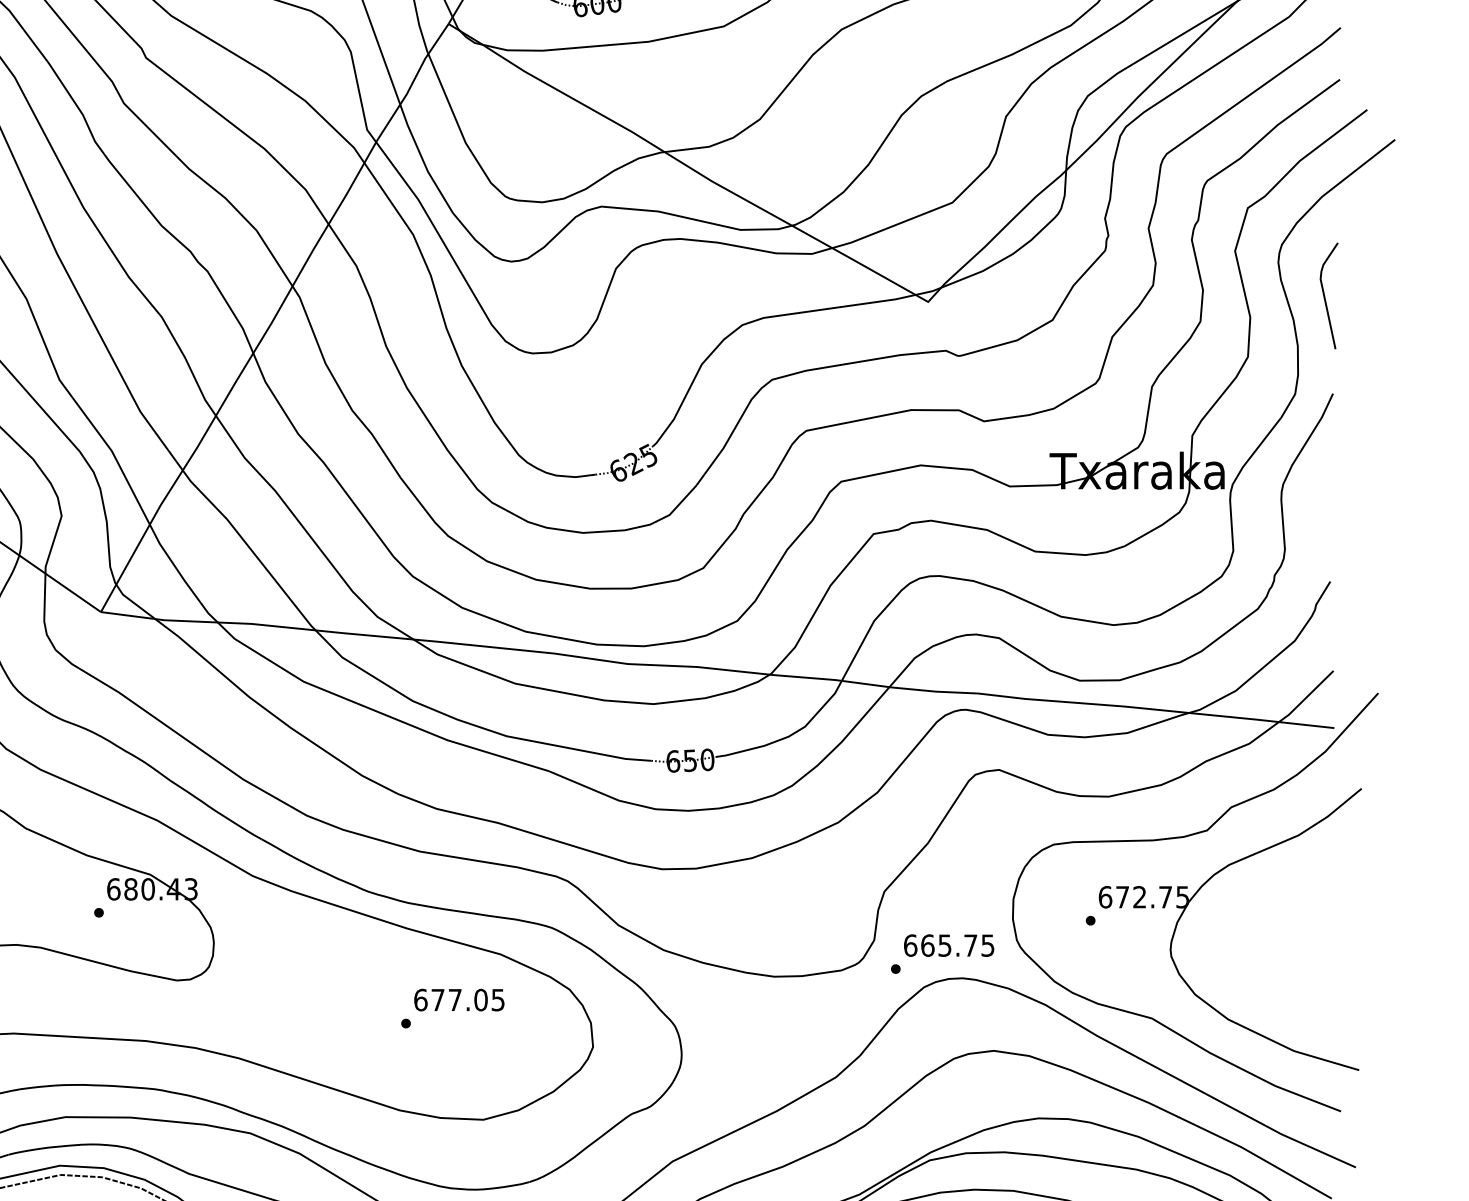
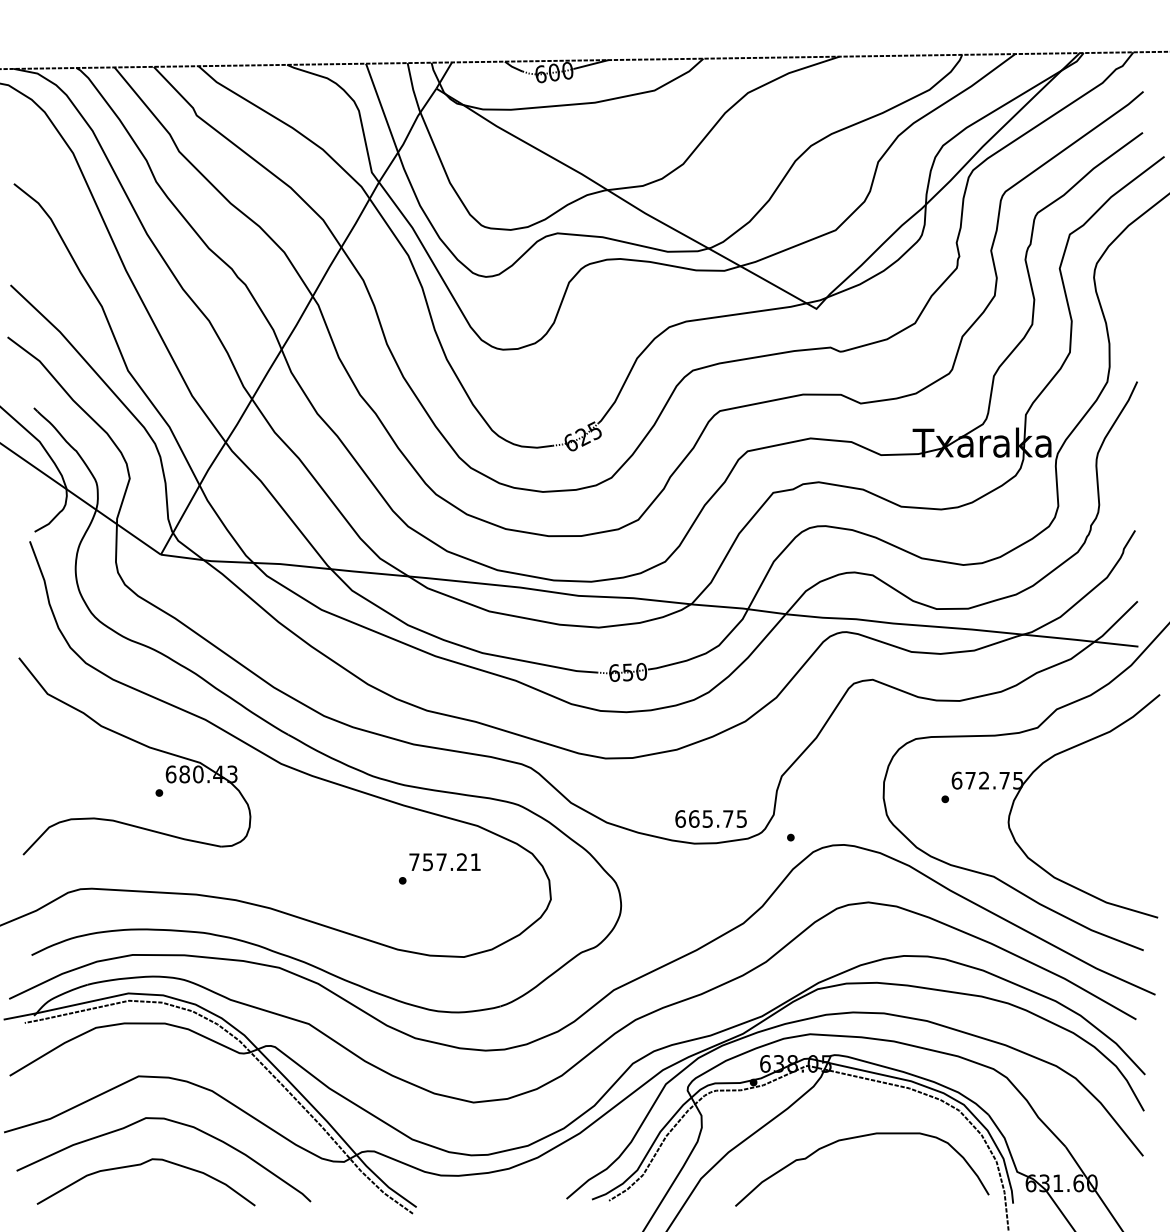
line: (1325, 295) -> (1131, 303), removed
text: (948, 944) -> (710, 818), moved
text: (458, 1000) -> (444, 862), 677.05 -> 757.21

